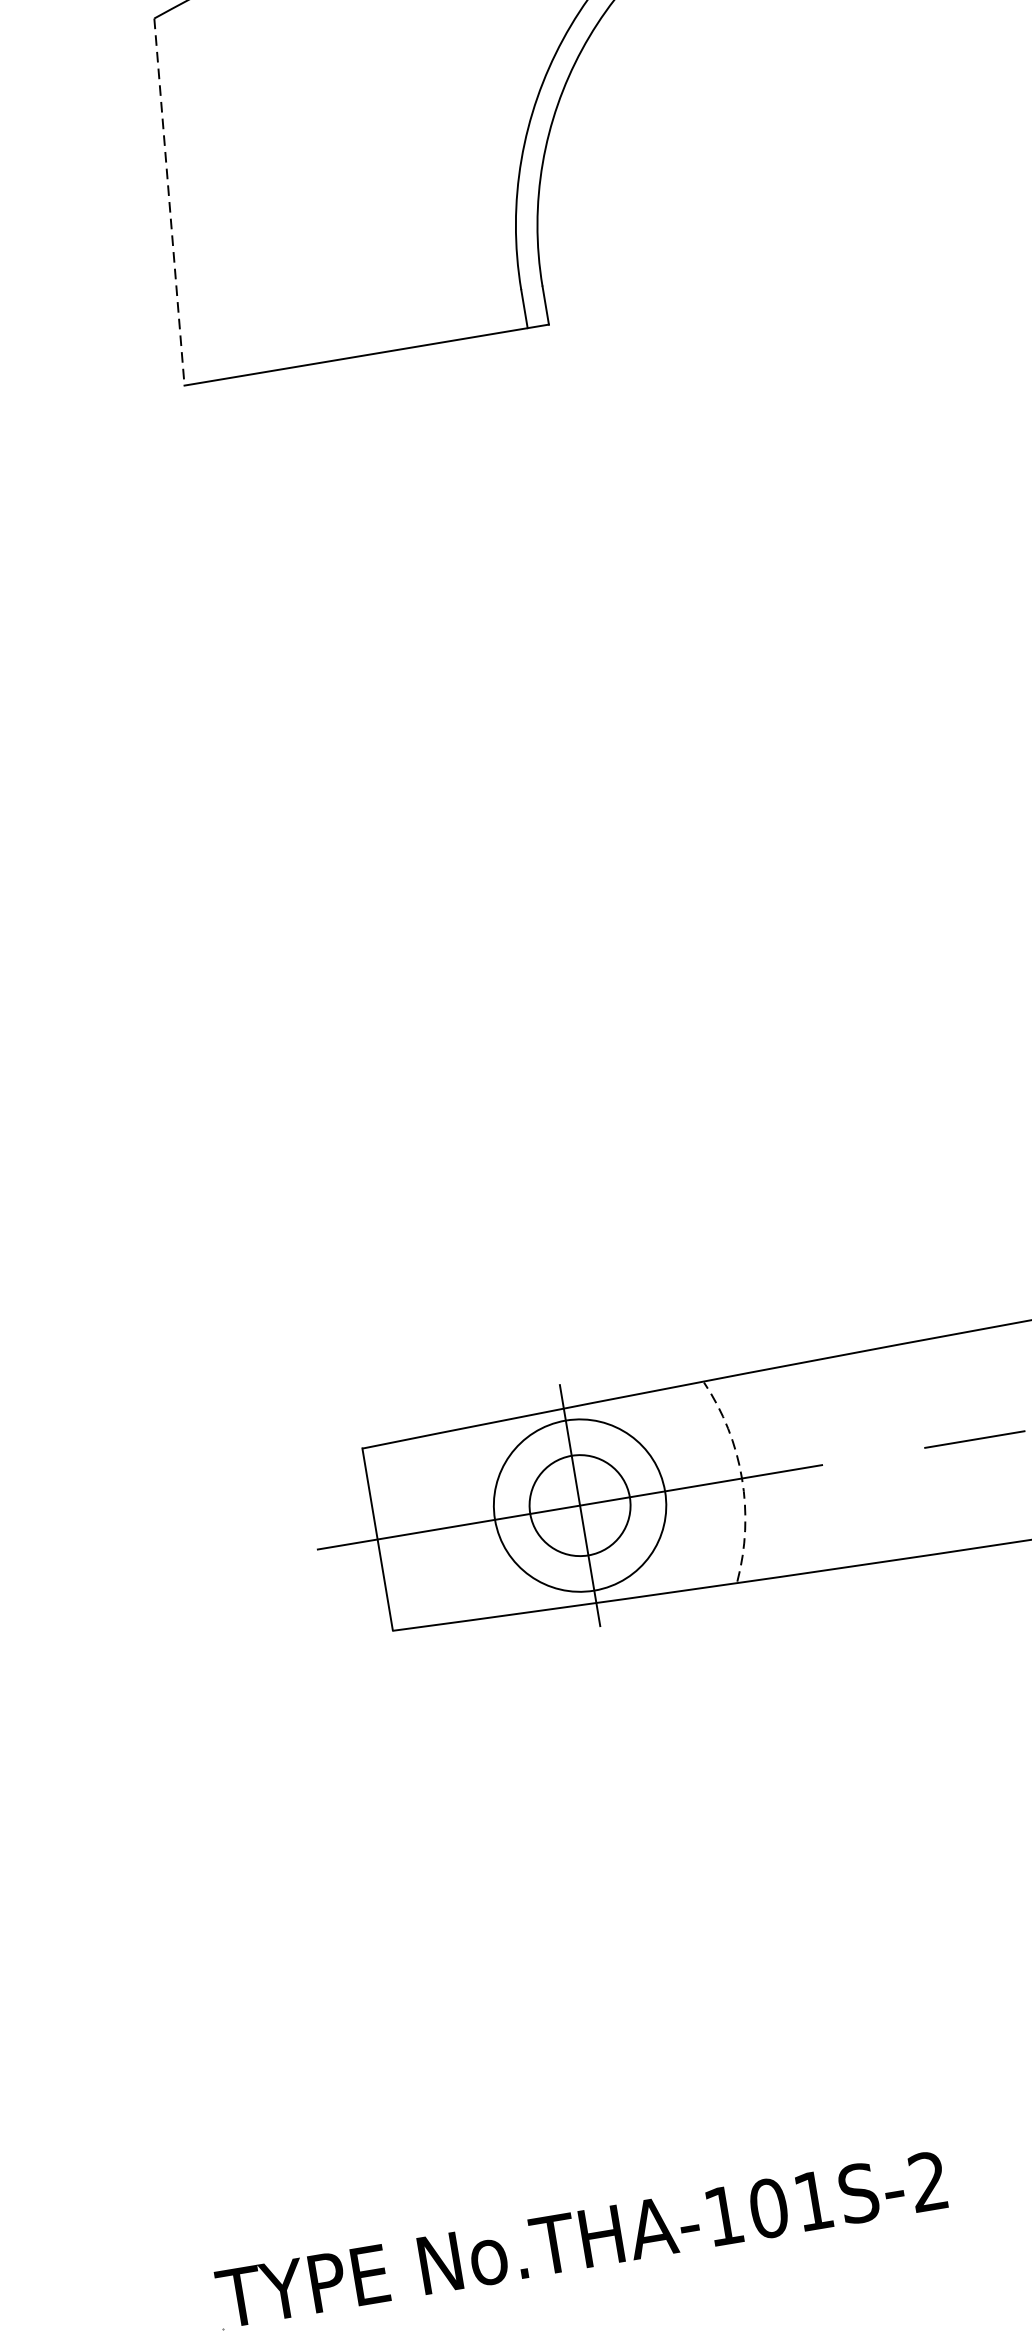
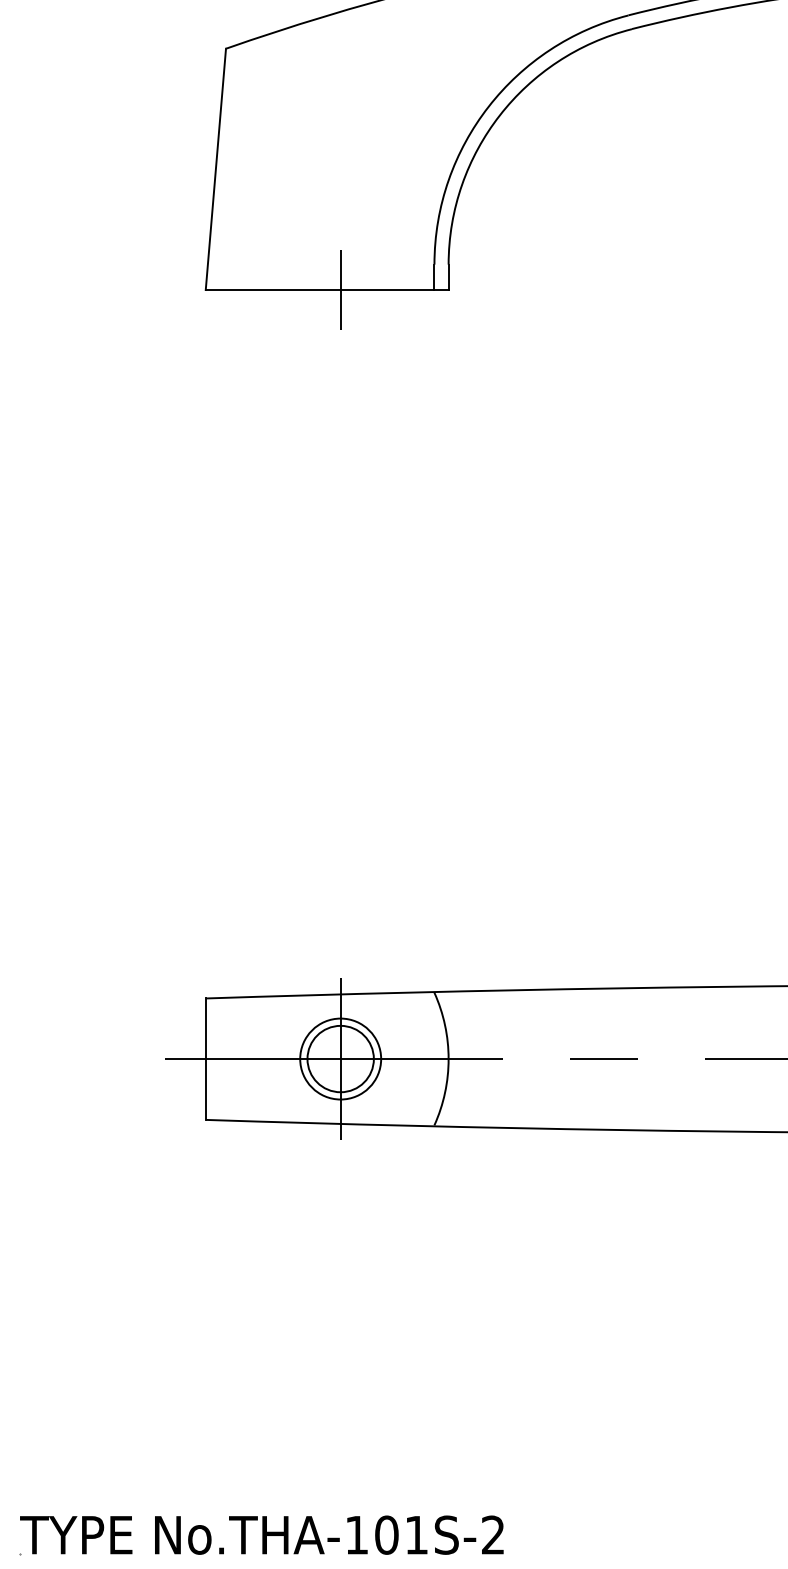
line: (168, 202) -> (215, 169), dashed -> solid
line: (386, 350) -> (340, 289), added
arc: (741, 1479) -> (448, 1059), dashed -> solid
circle: (579, 1504) -> (340, 1058), size x0.71

